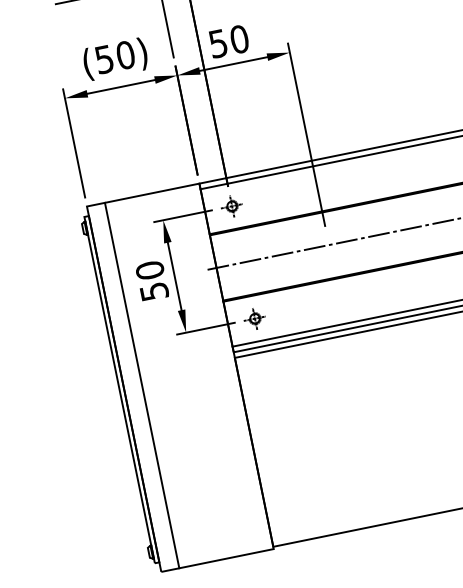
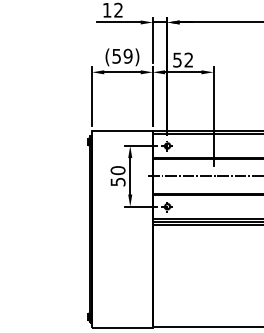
text: (238, 38) -> (188, 59), 50 -> 52
text: (124, 55) -> (127, 56), (50) -> (59)
line: (141, 385) -> (101, 229), removed

